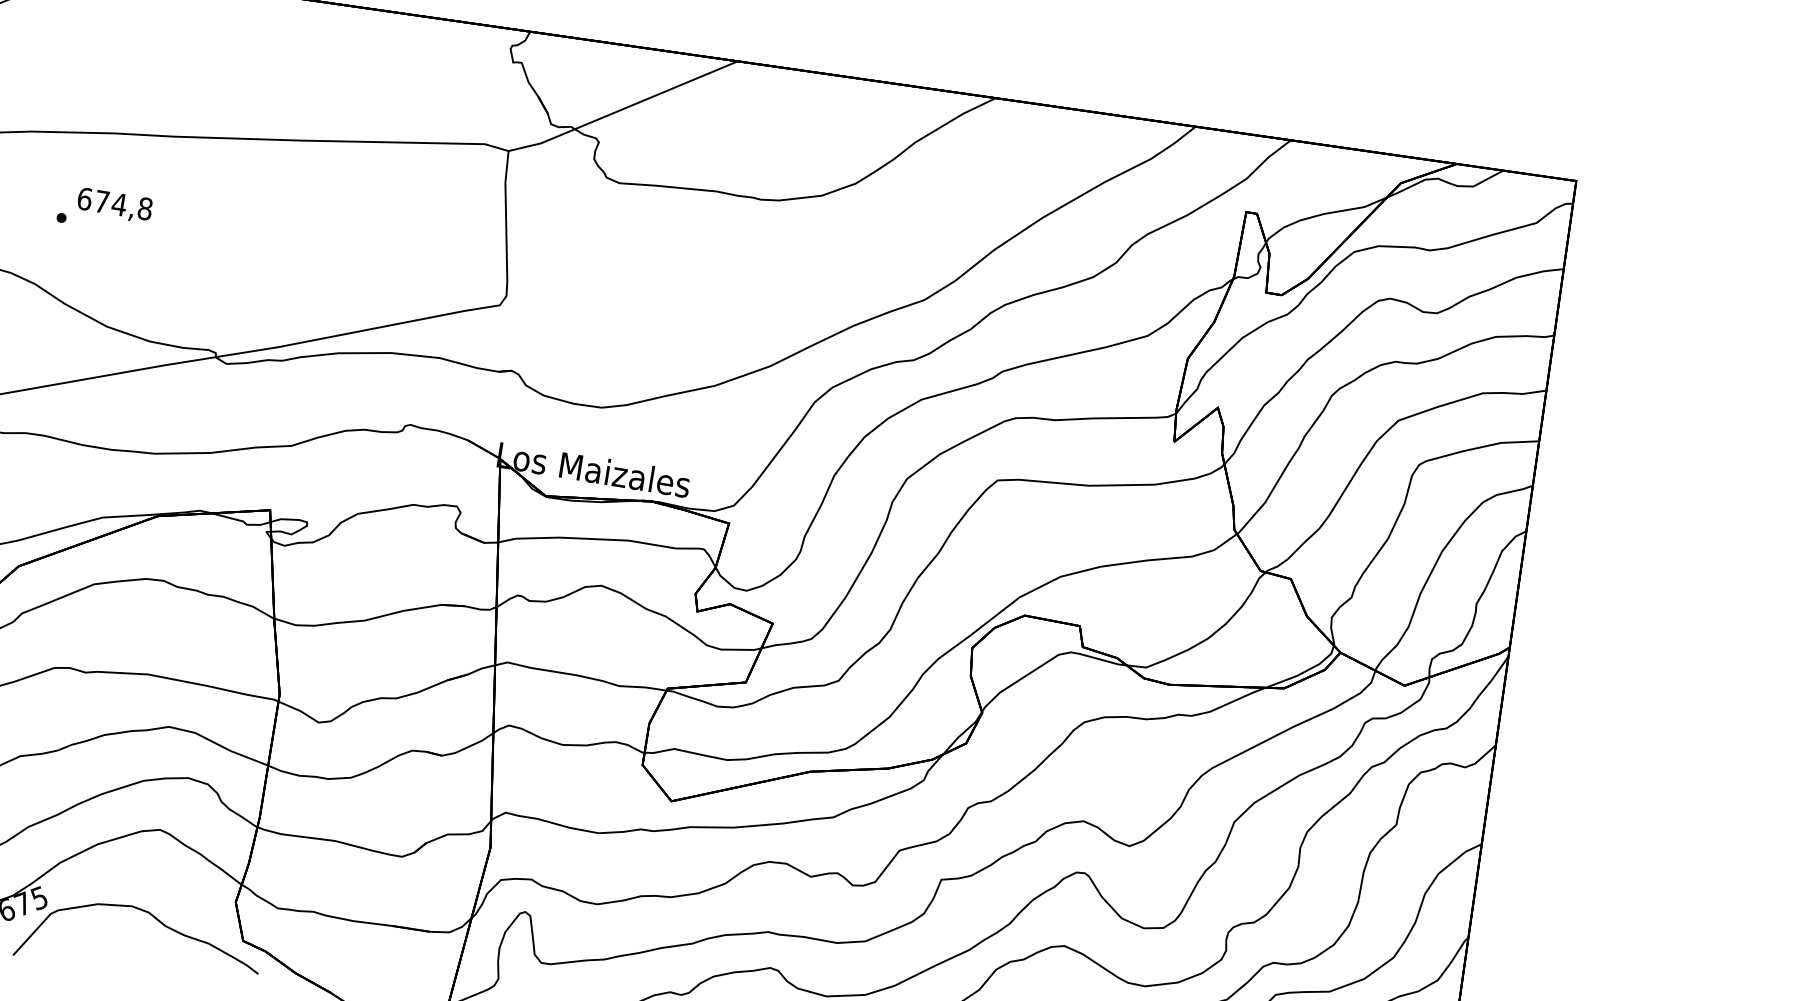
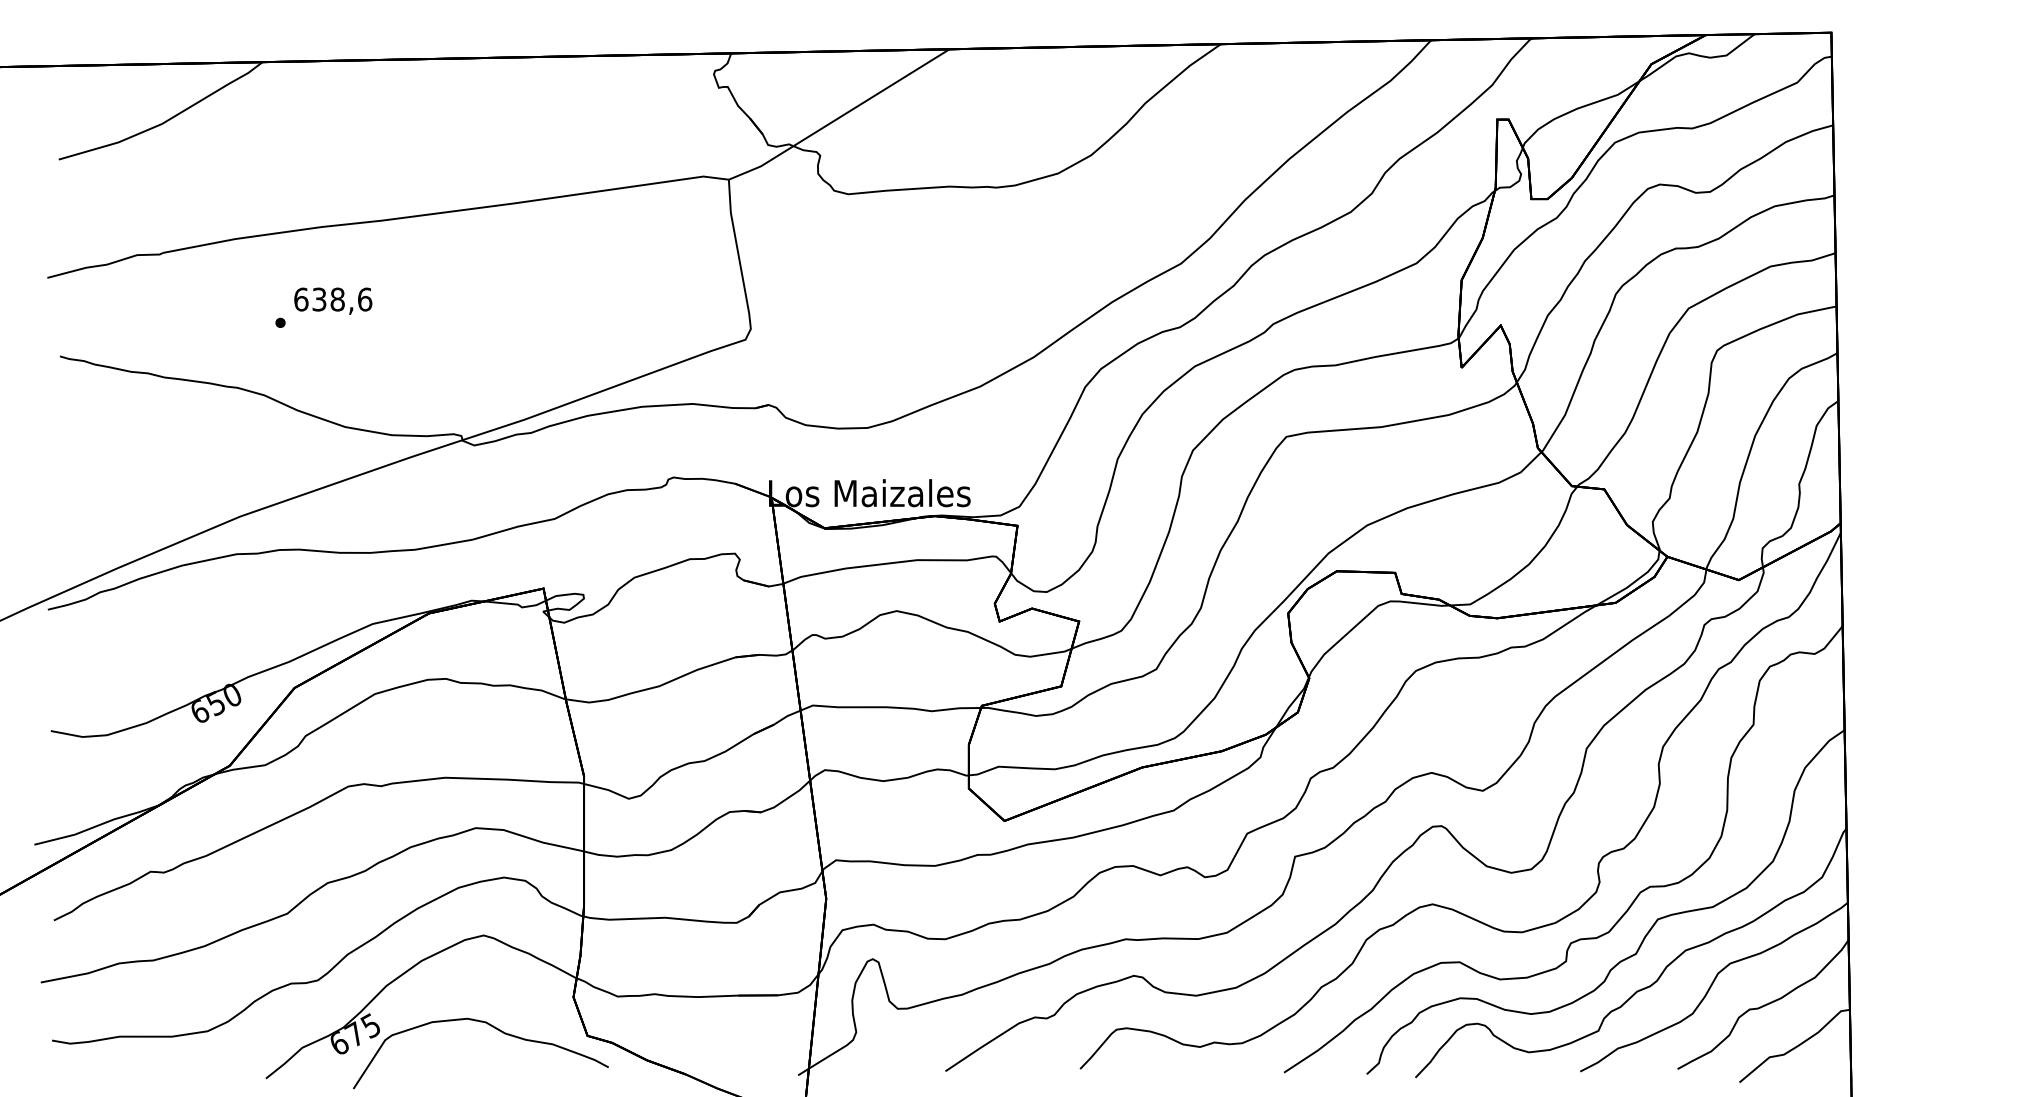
text: (123, 205) -> (342, 299), 674,8 -> 638,6

